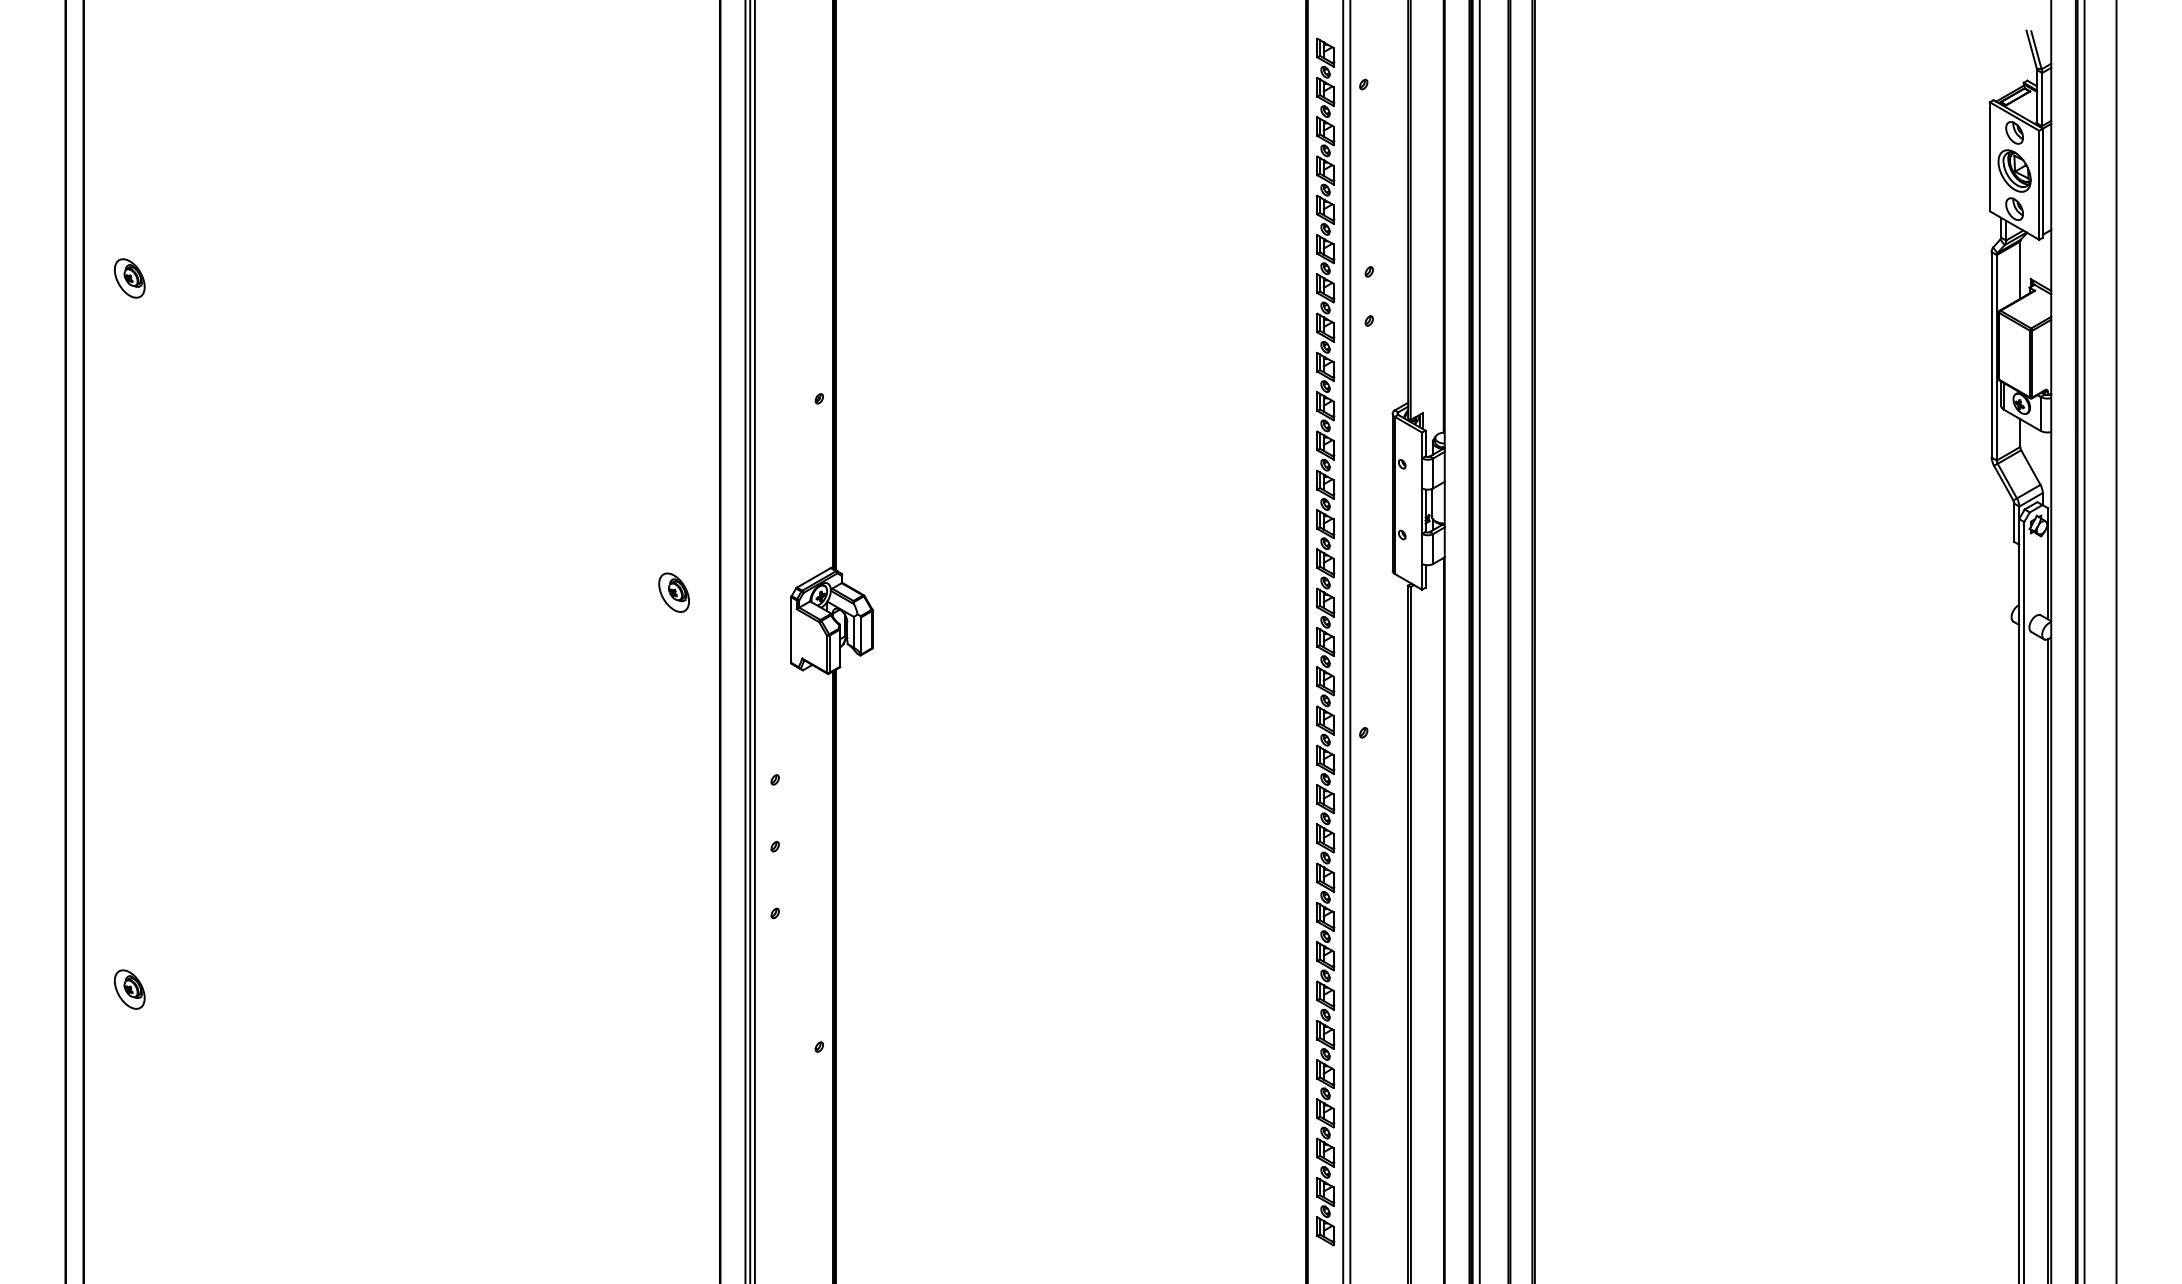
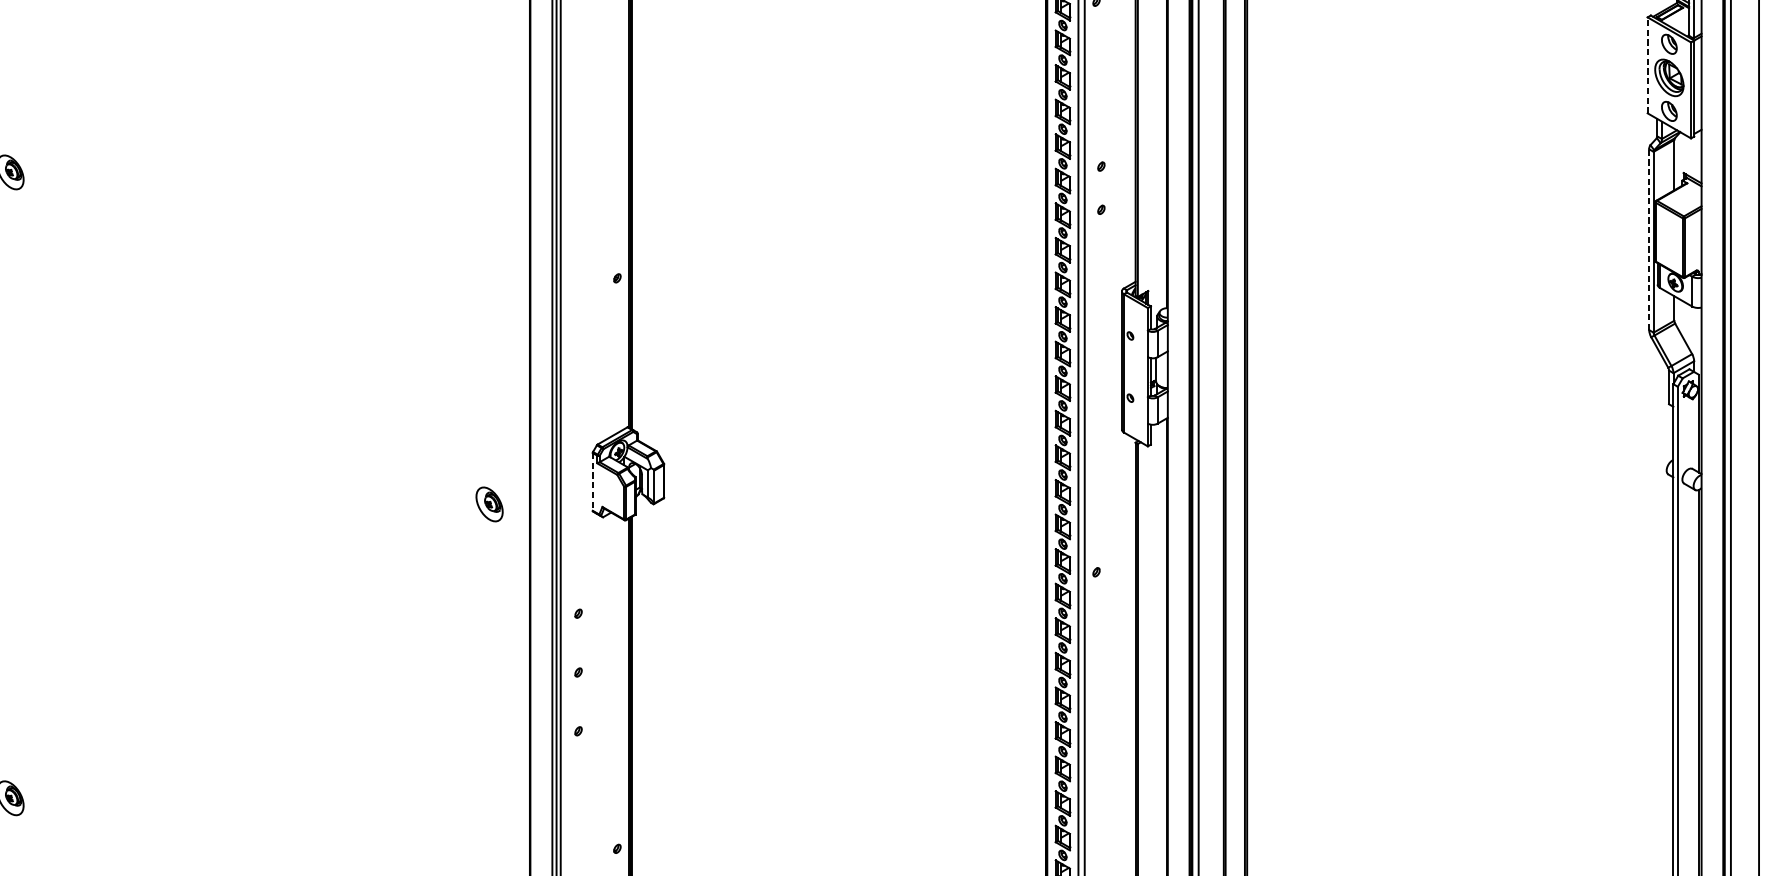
line: (1989, 156) -> (1647, 65), solid -> dashed
line: (1991, 354) -> (1649, 239), solid -> dashed
part: (673, 592) -> (489, 504), moved
line: (791, 630) -> (592, 482), solid -> dashed

